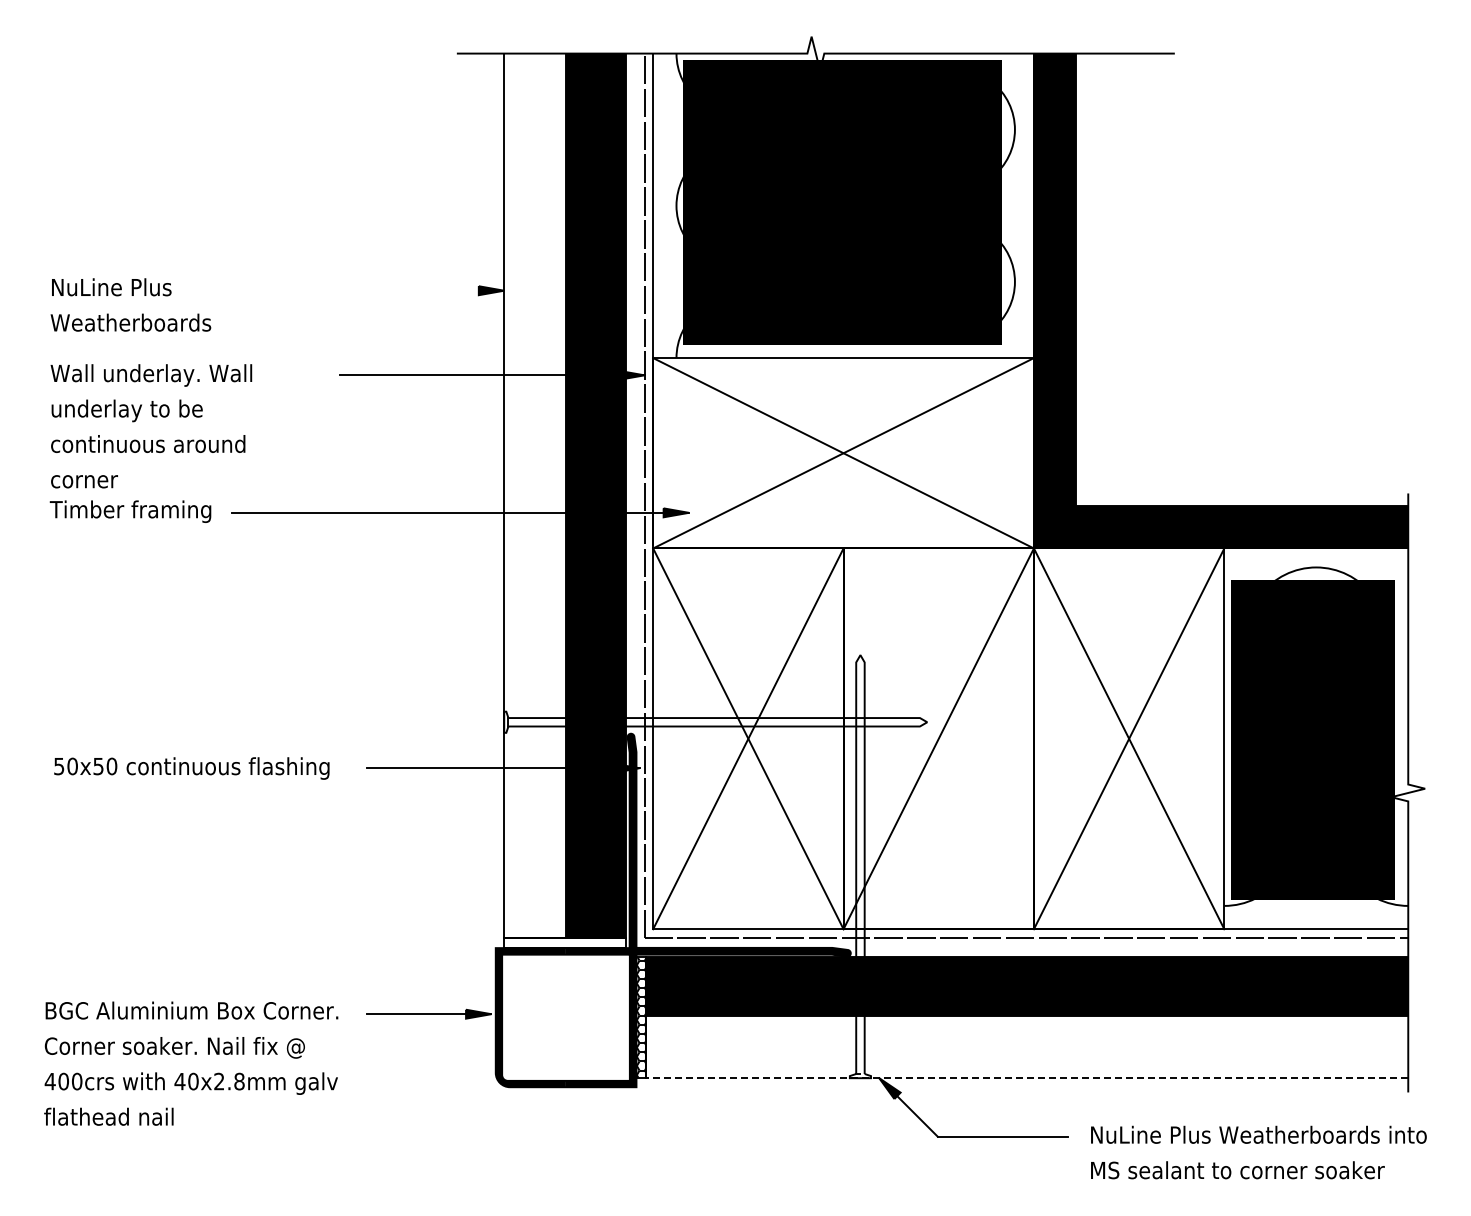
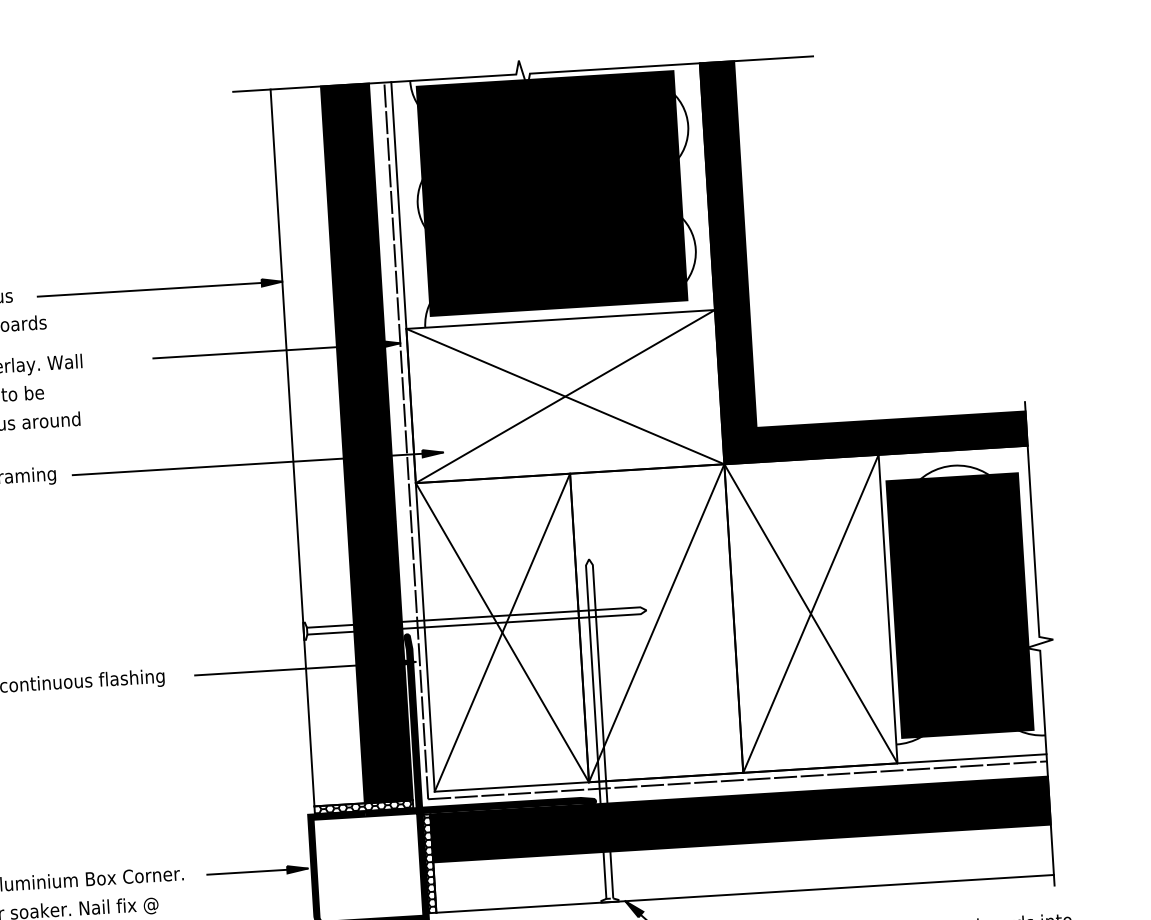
line: (353, 290) -> (160, 288), added
hatch: (564, 942) -> (363, 806), added
line: (1026, 1078) -> (744, 894), dashed -> solid

